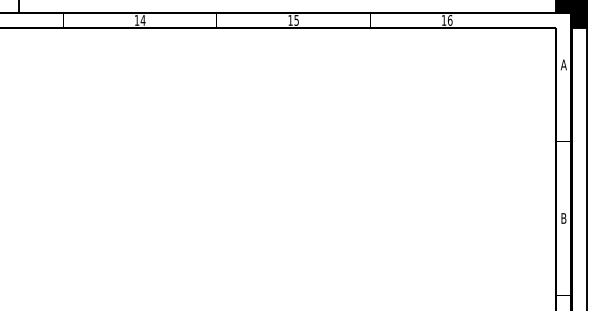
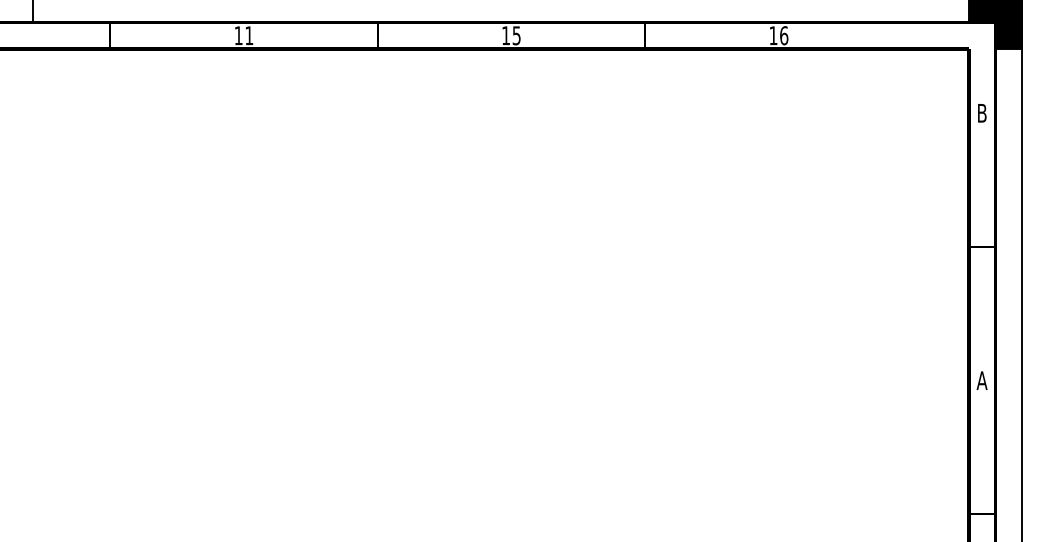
text: (142, 20) -> (248, 35), 14 -> 11
text: (563, 64) -> (981, 112), A -> B
text: (563, 218) -> (981, 380), B -> A

